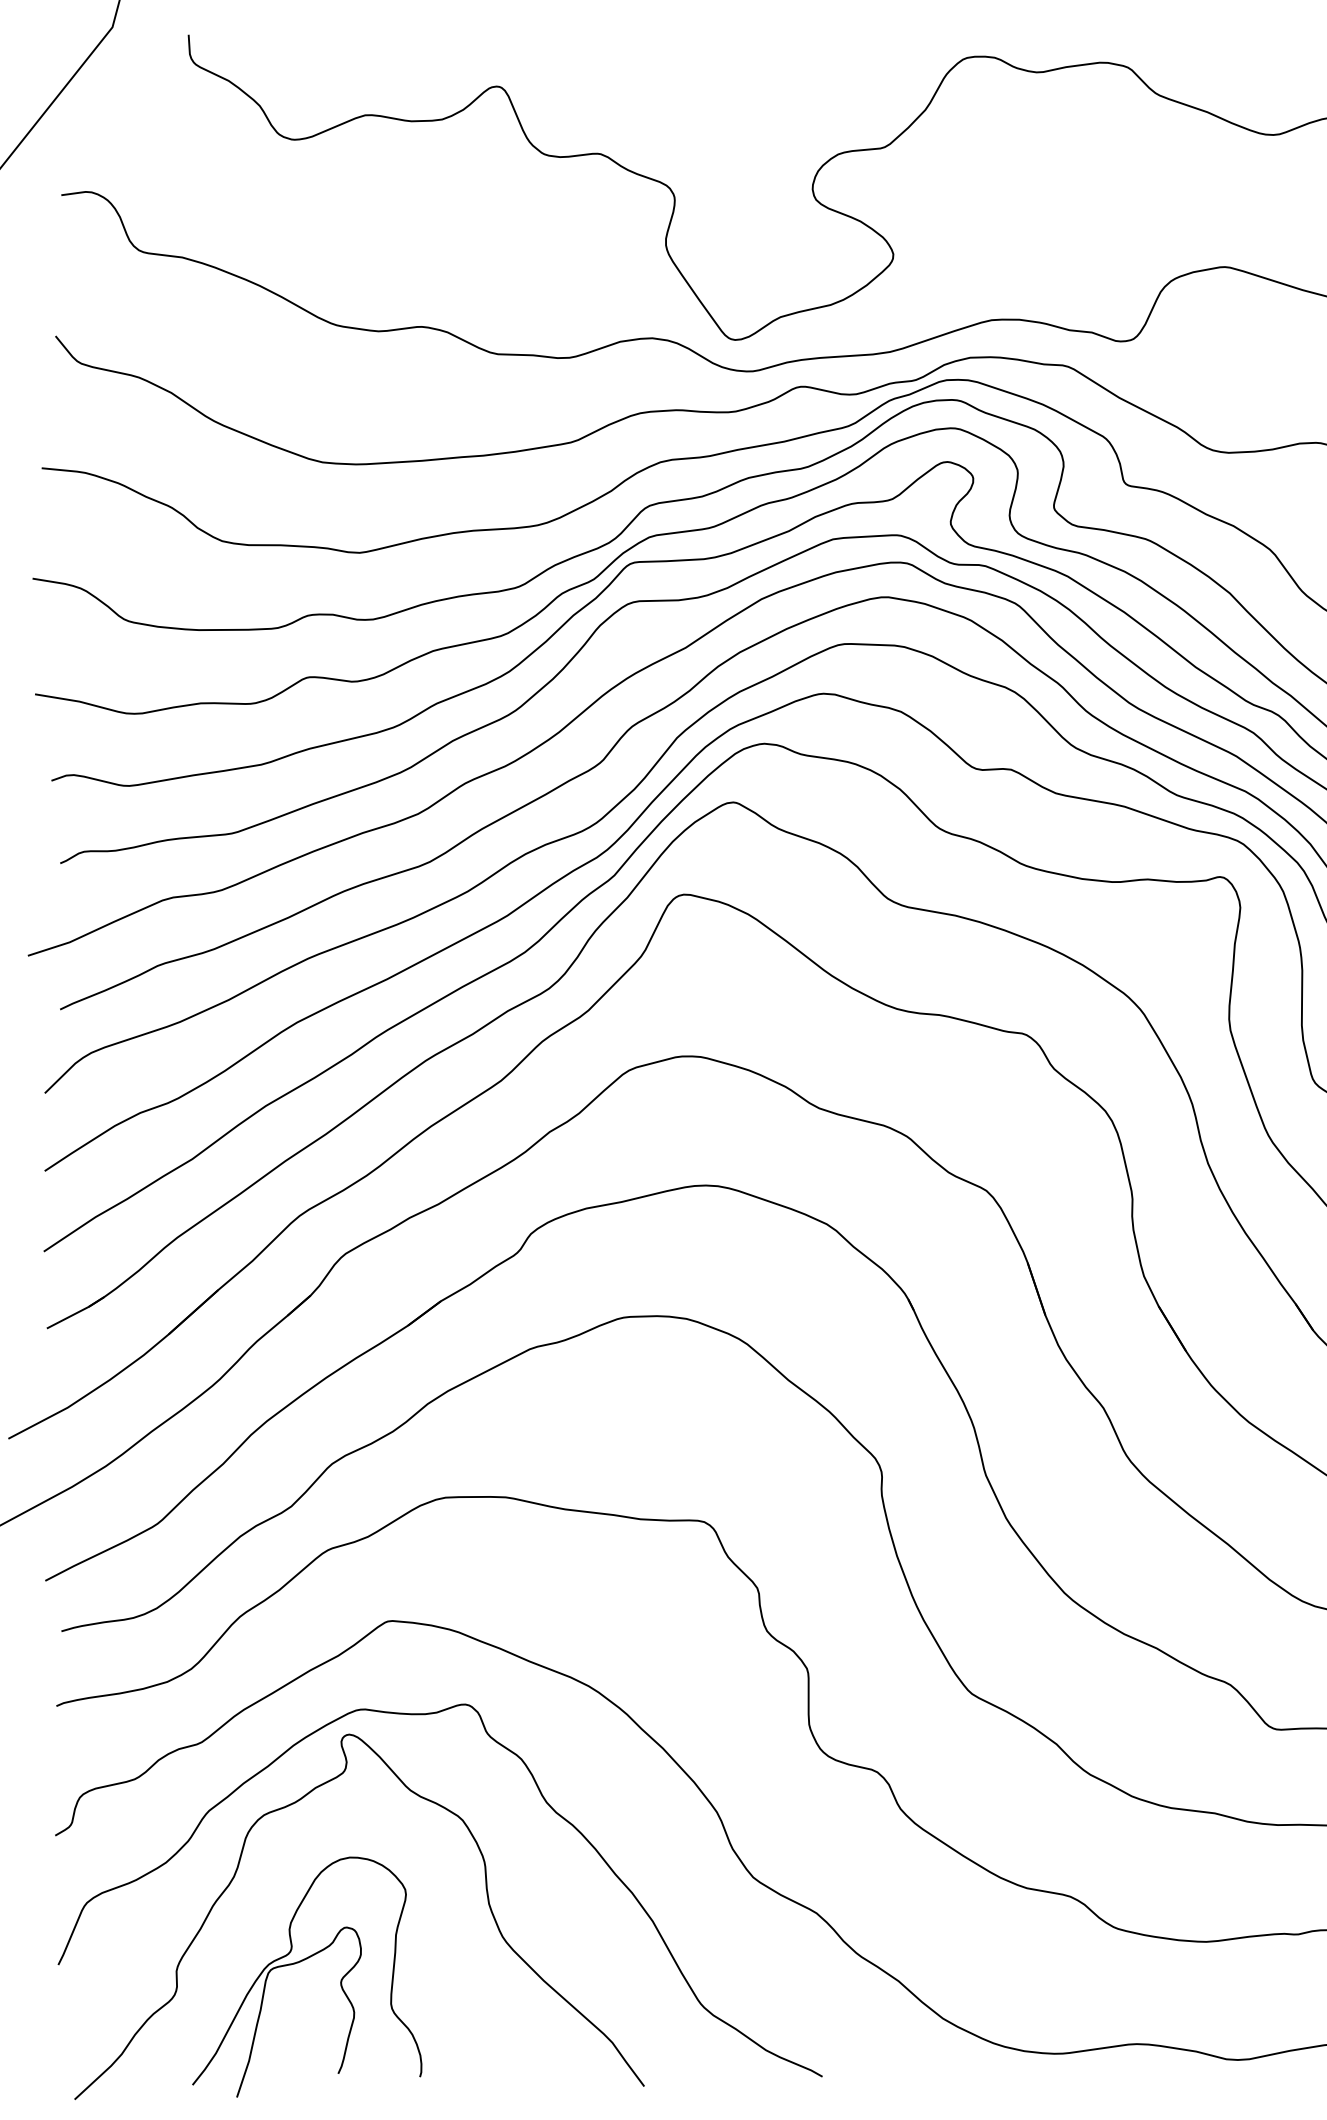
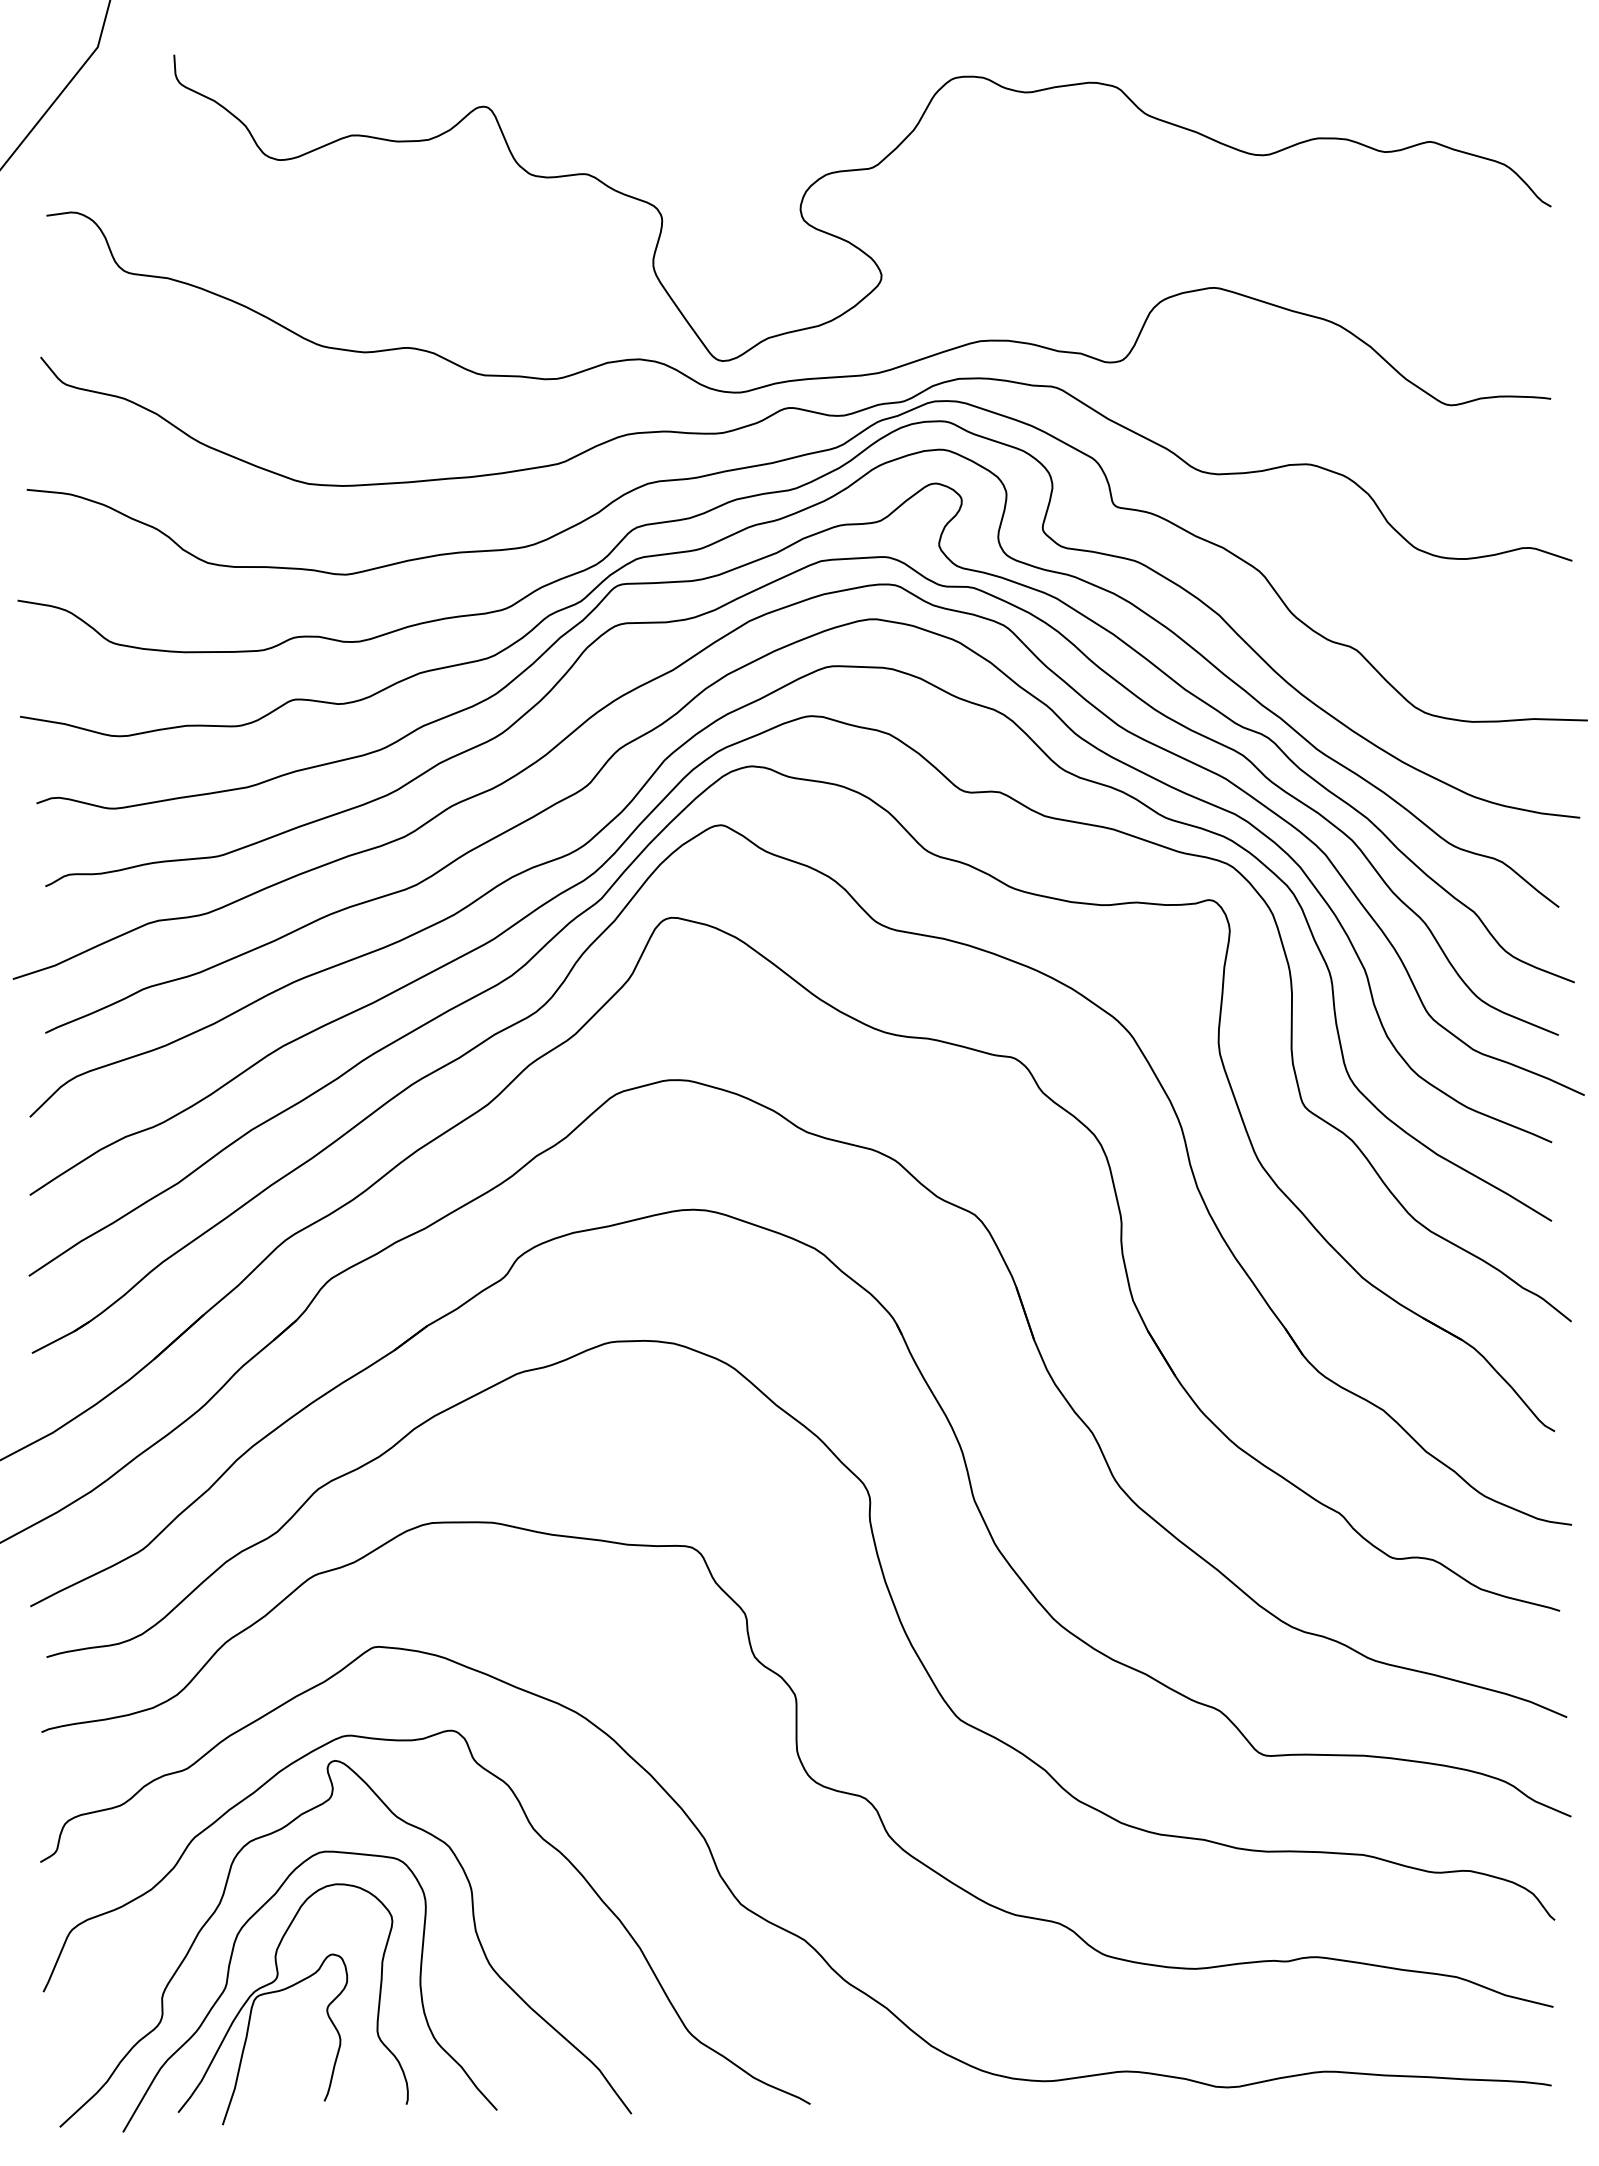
curve: (242, 1952) -> (228, 1979), added

